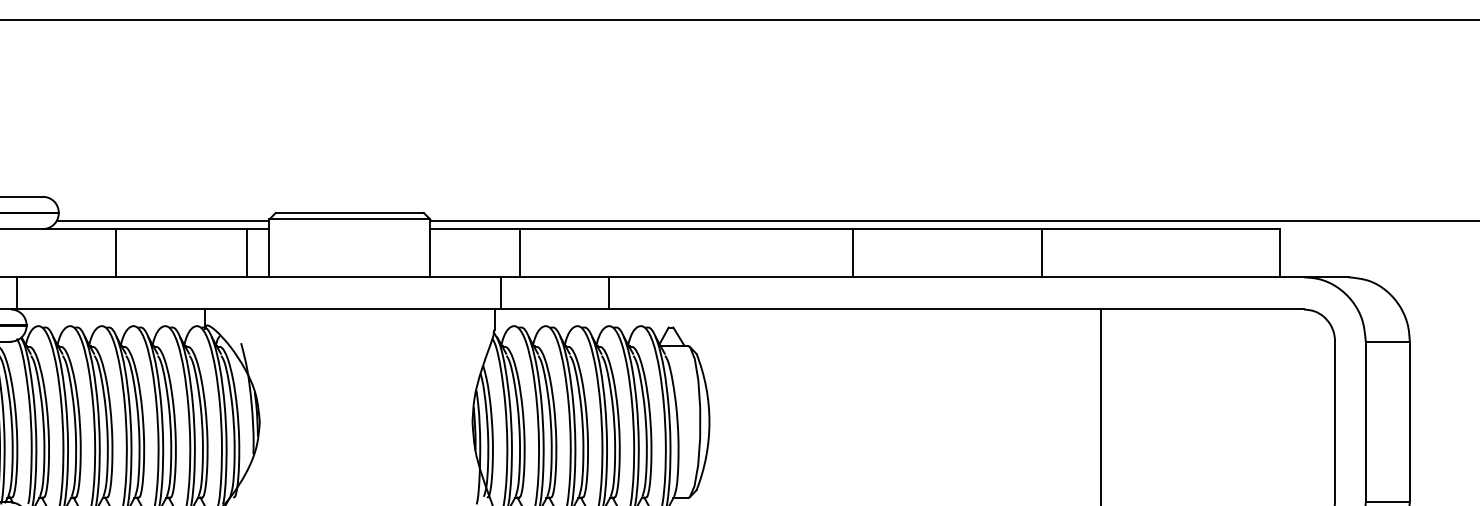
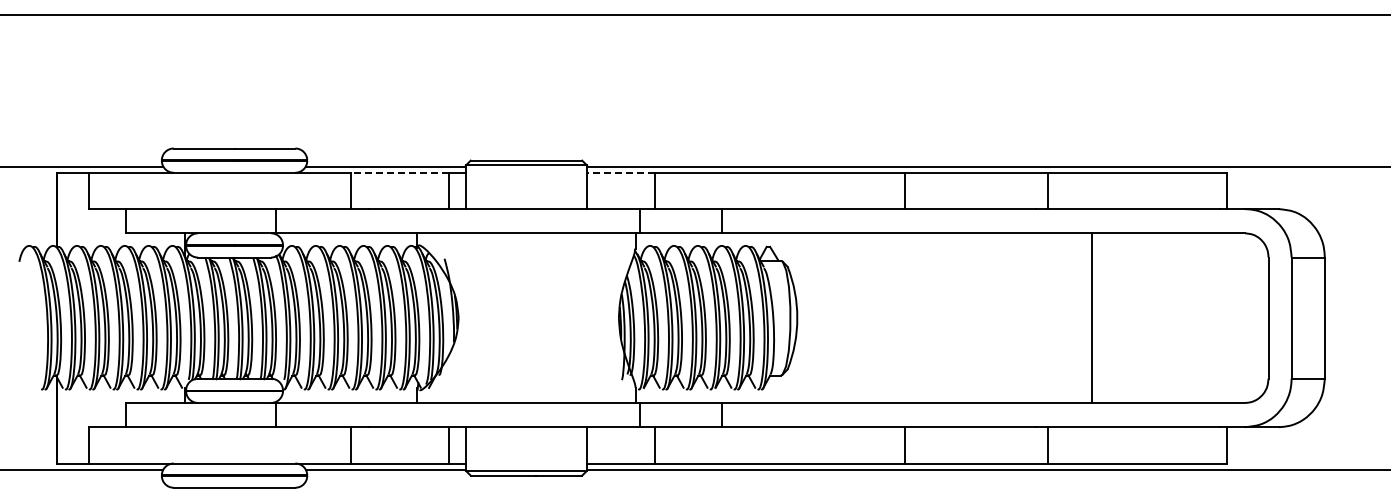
line: (181, 228) -> (399, 172), solid -> dashed
line: (474, 228) -> (620, 172), solid -> dashed

